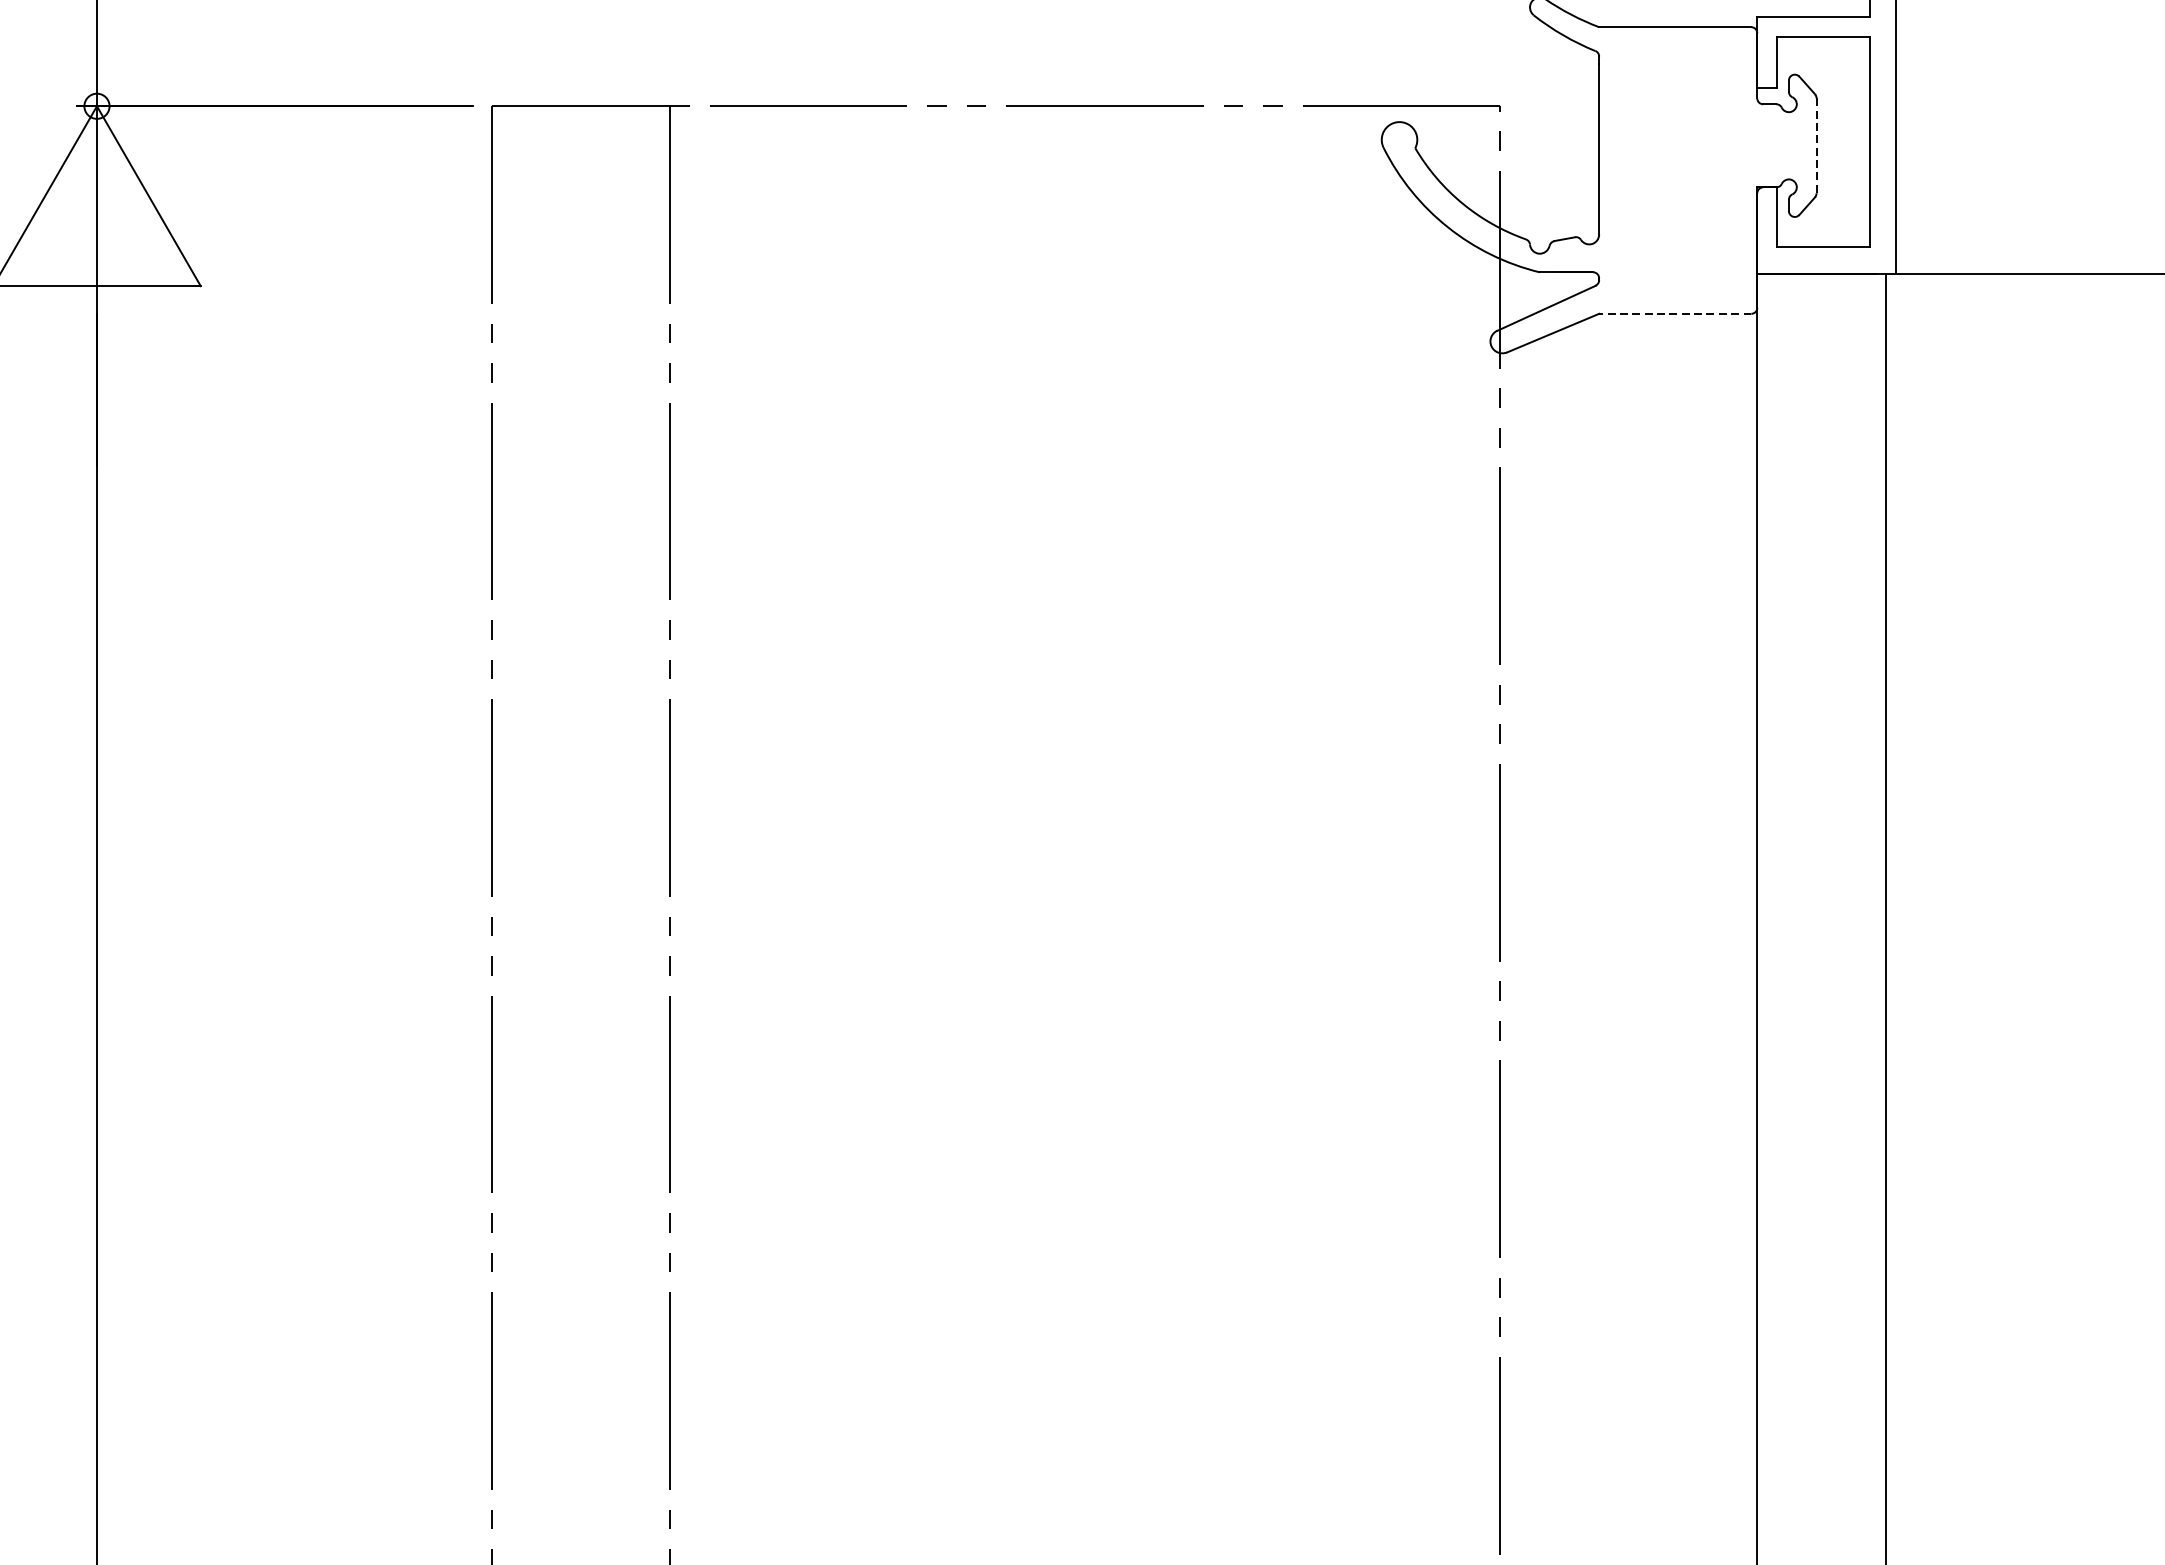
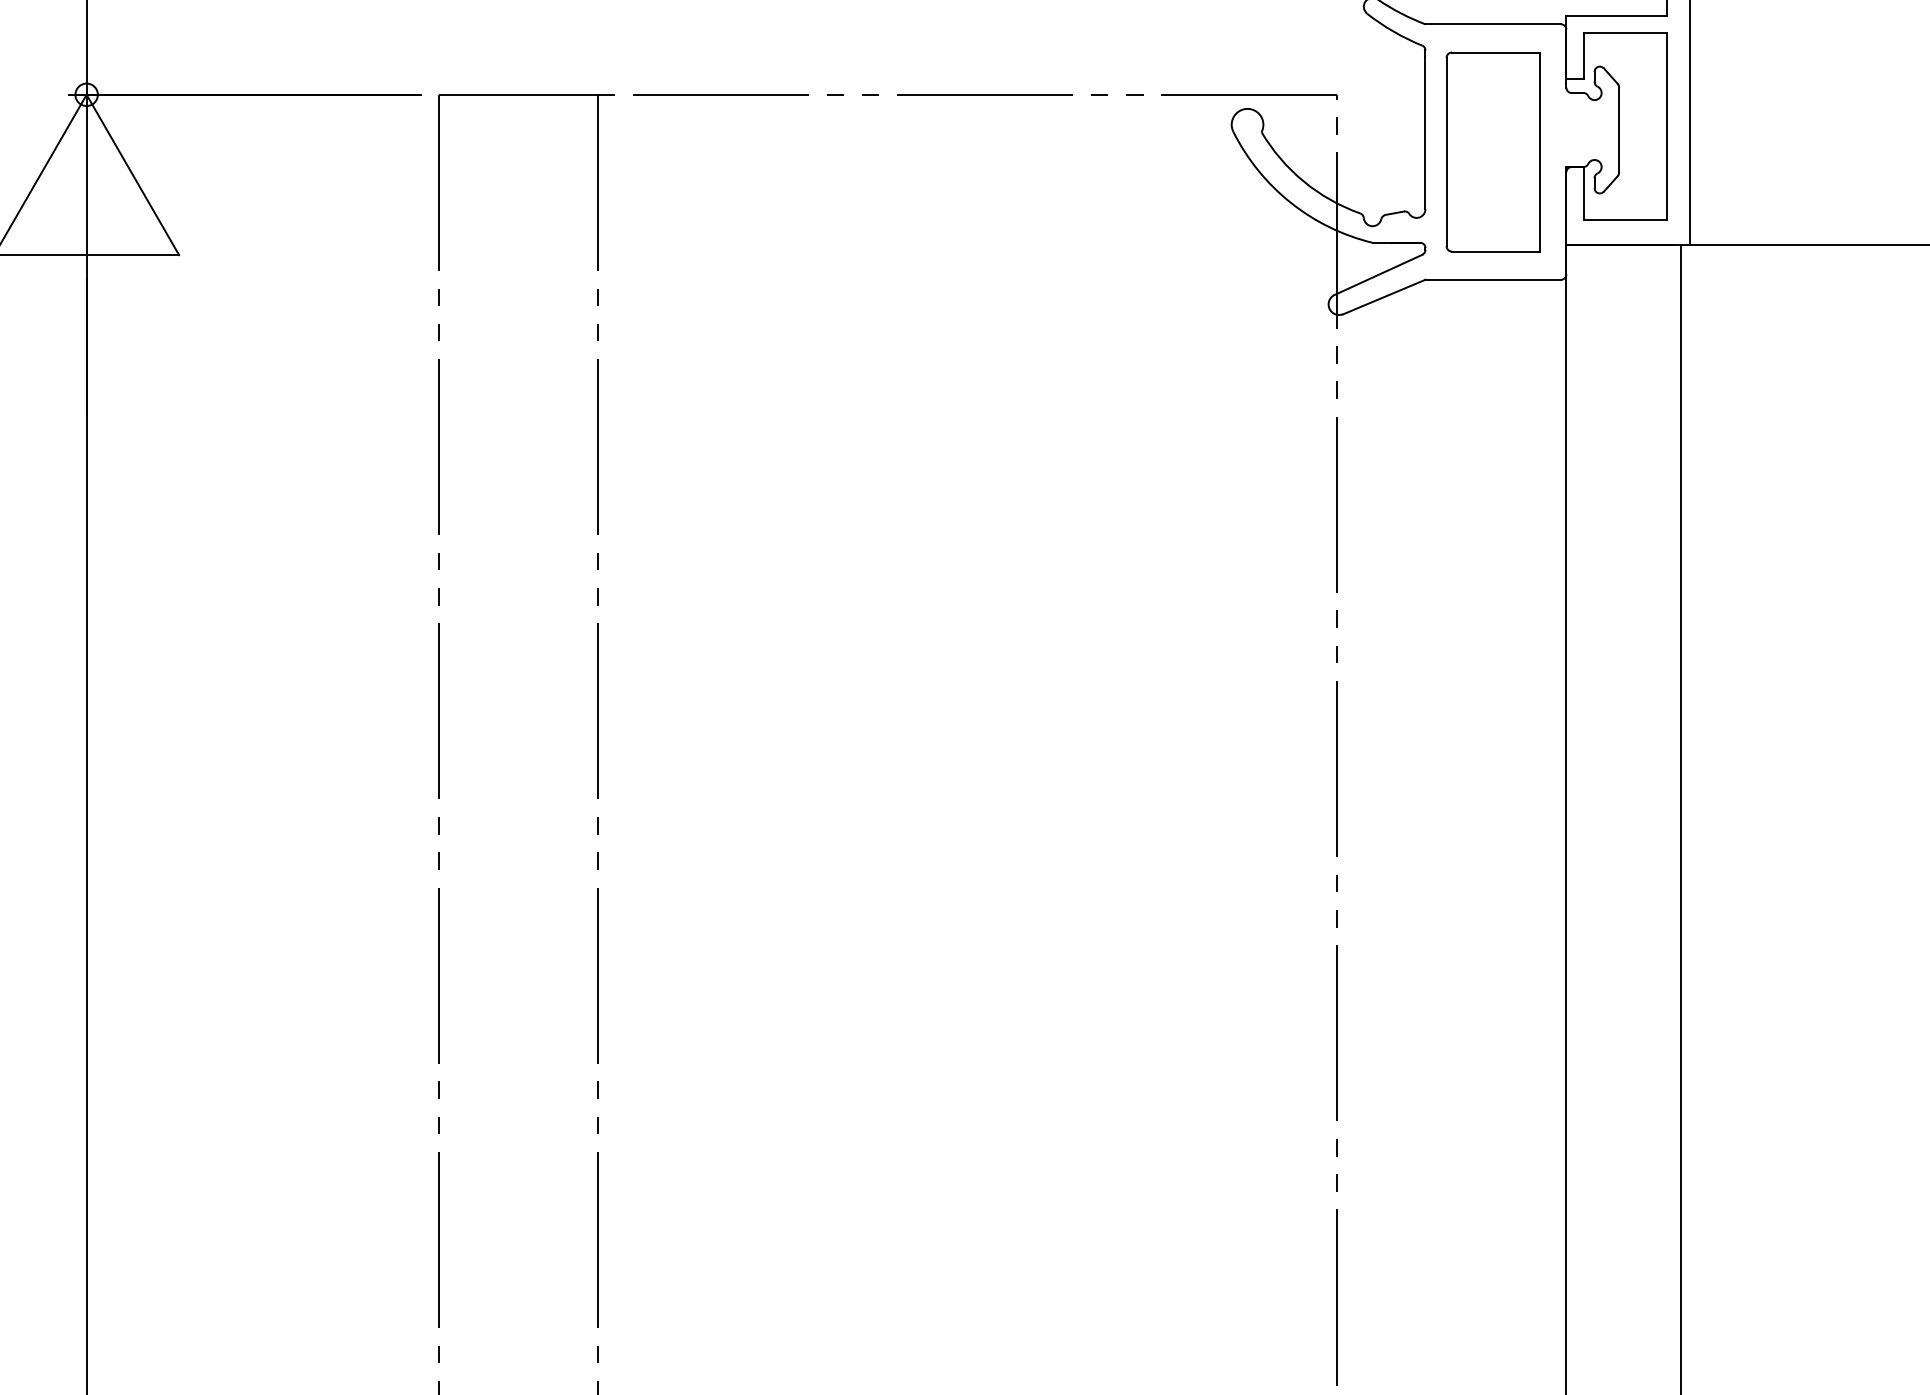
line: (1816, 146) -> (1619, 130), dashed -> solid
part: (1674, 169) -> (1492, 151), added
line: (1675, 313) -> (1493, 279), dashed -> solid

